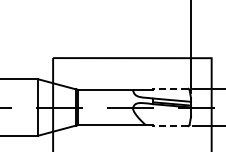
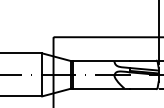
line: (170, 88) -> (143, 60), dashed -> solid
line: (170, 126) -> (143, 89), dashed -> solid

